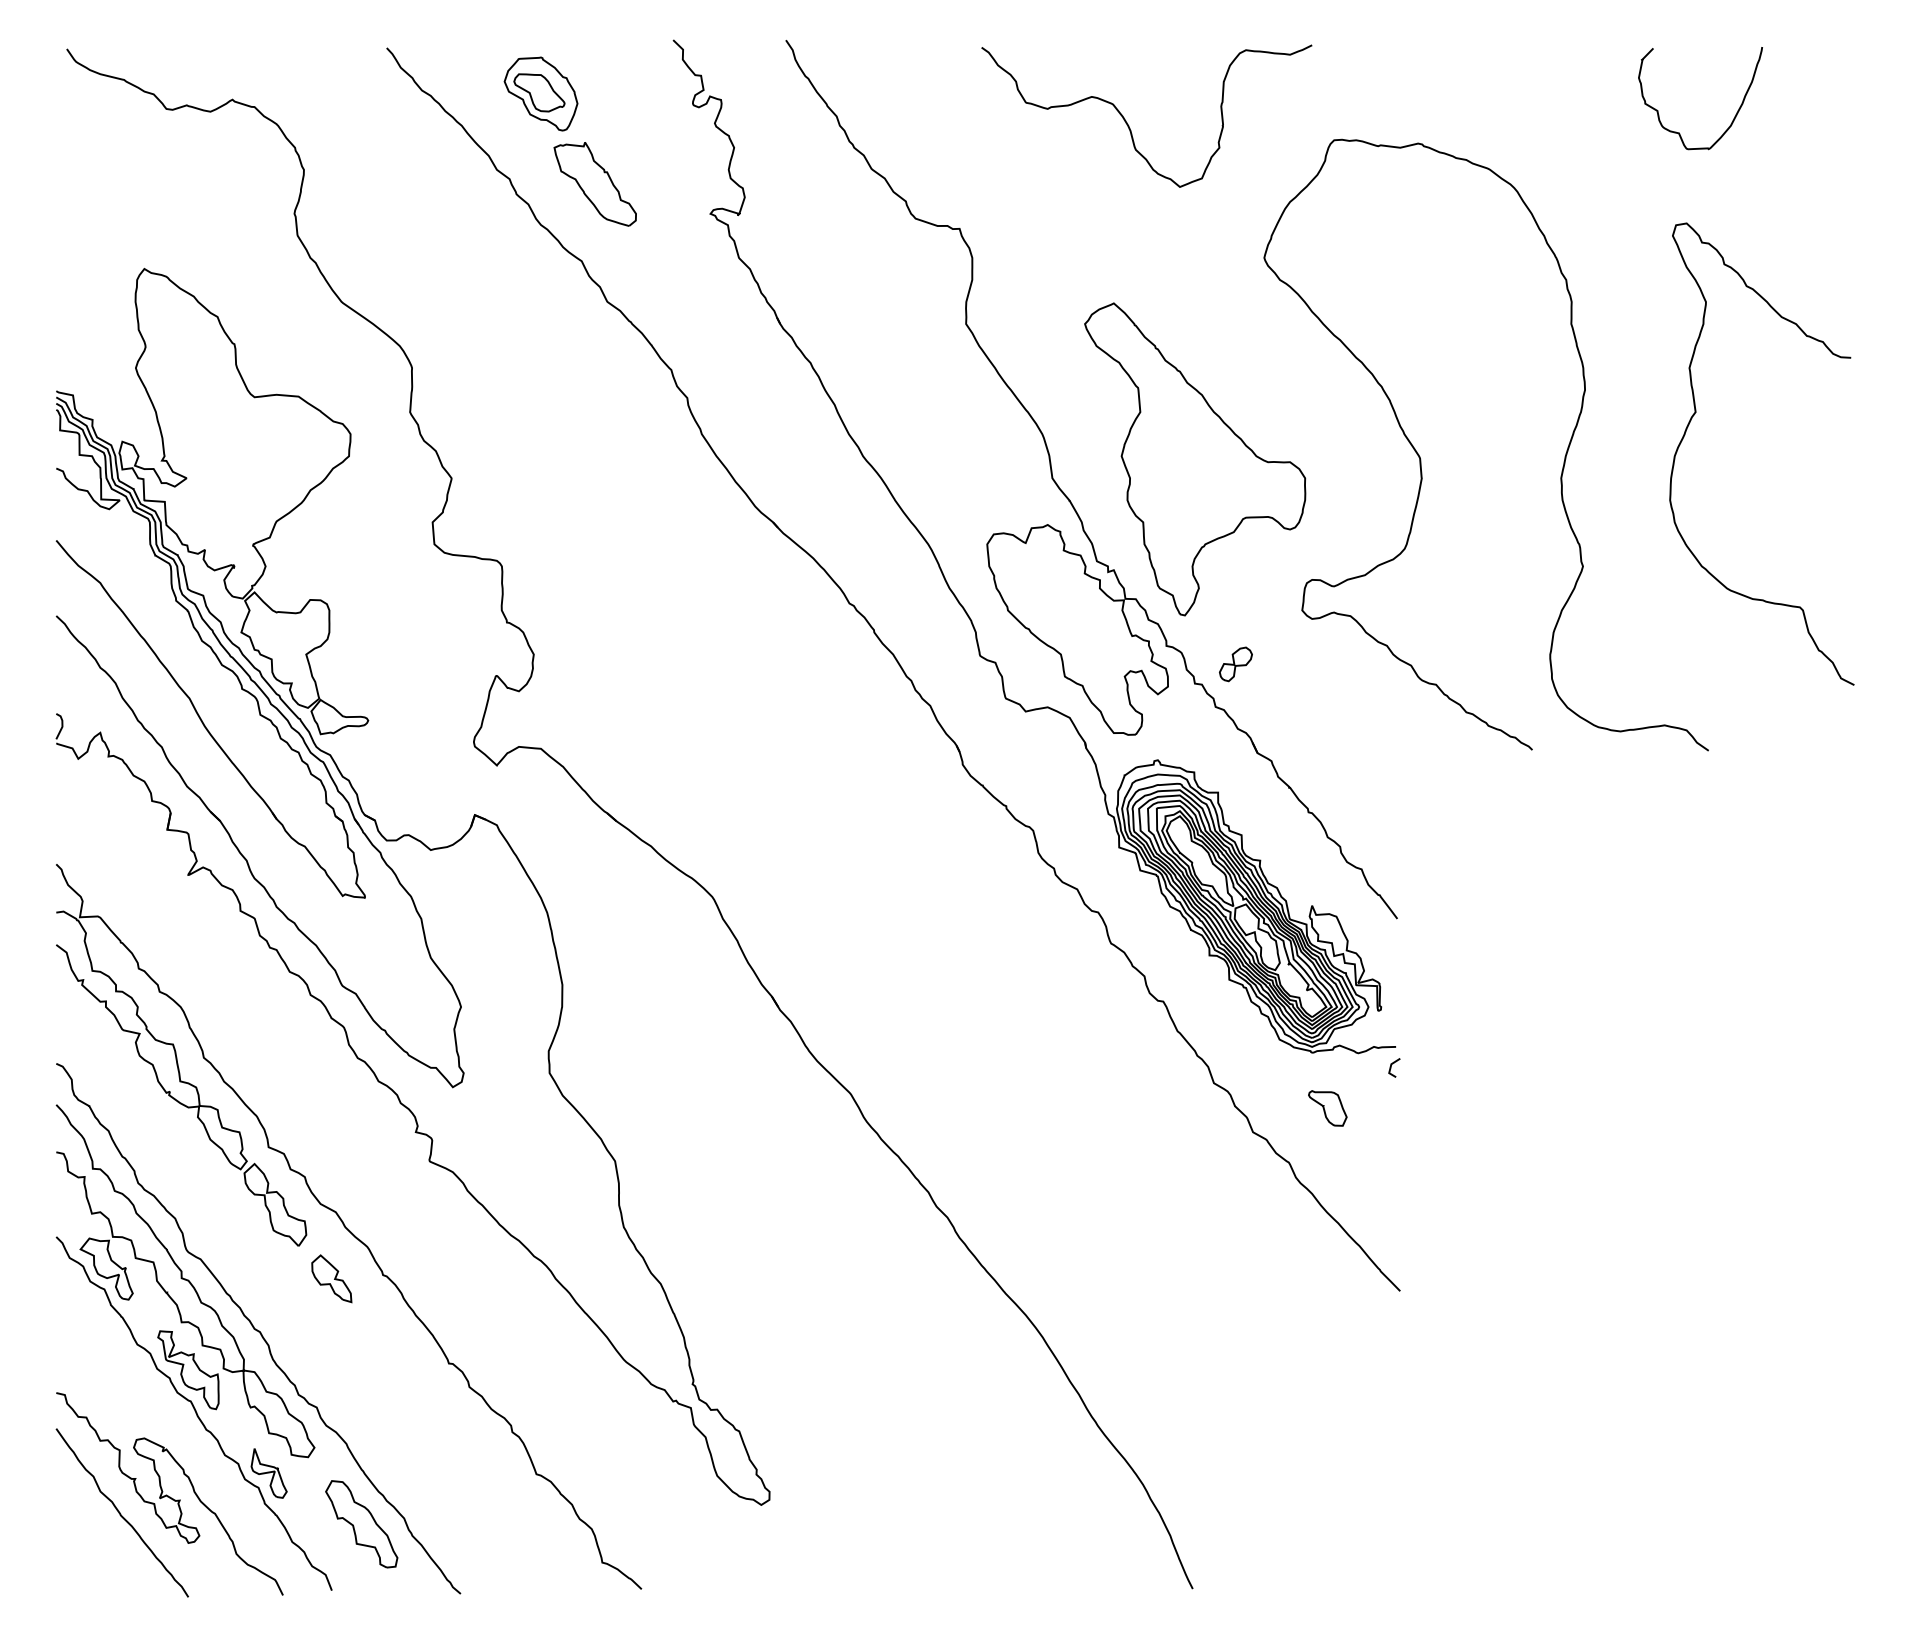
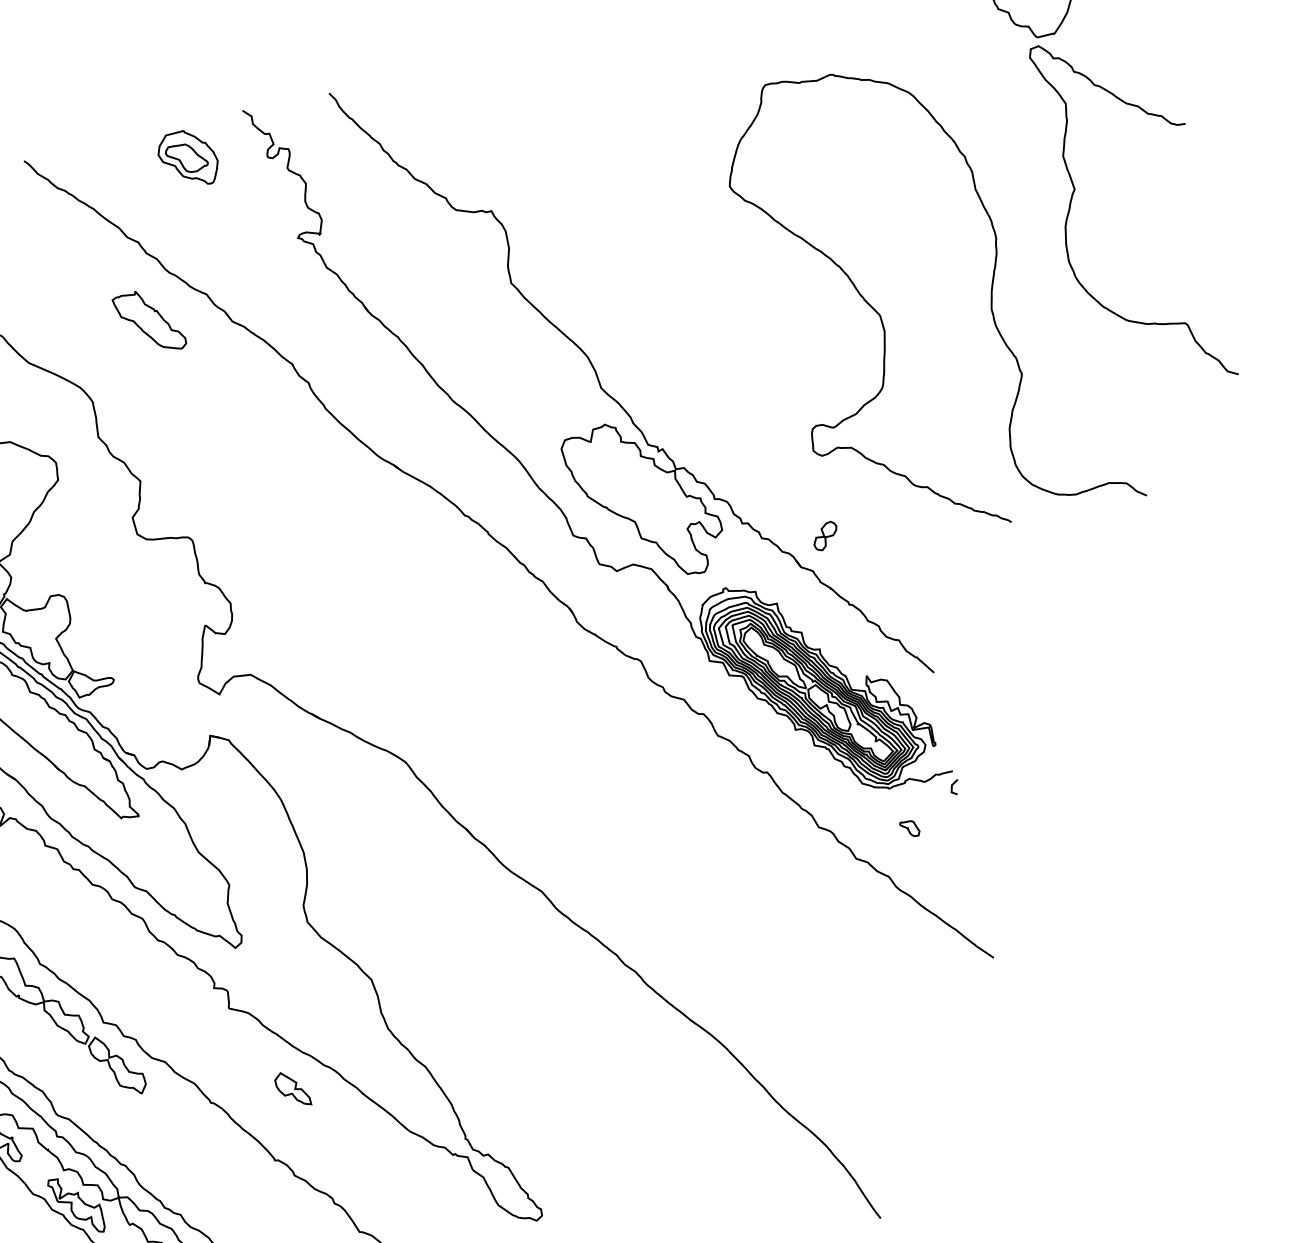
part: (540, 93) -> (187, 158), moved
curve: (1129, 125) -> (605, 105), removed
part: (594, 184) -> (148, 322), moved
curve: (1695, 414) -> (1074, 191), moved
part: (1195, 459) -> (708, 351), removed
part: (1235, 664) -> (825, 536), moved
part: (1327, 1108) -> (909, 829), size x0.6
part: (331, 1278) -> (292, 1089), moved

